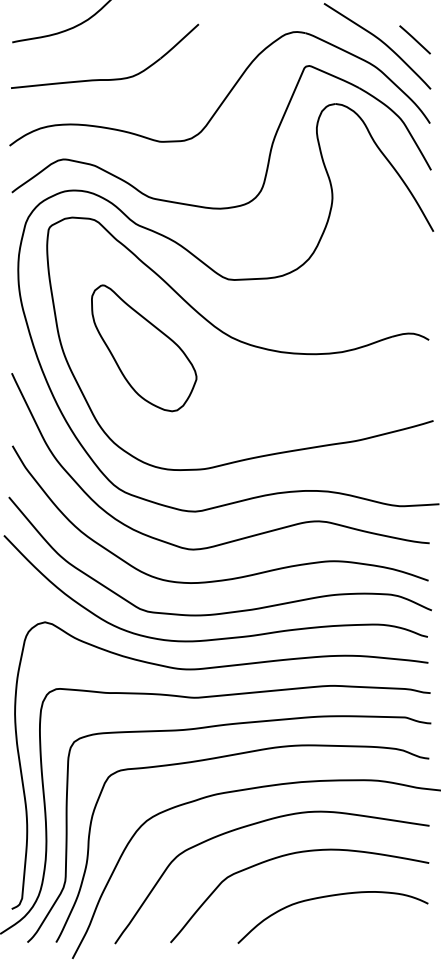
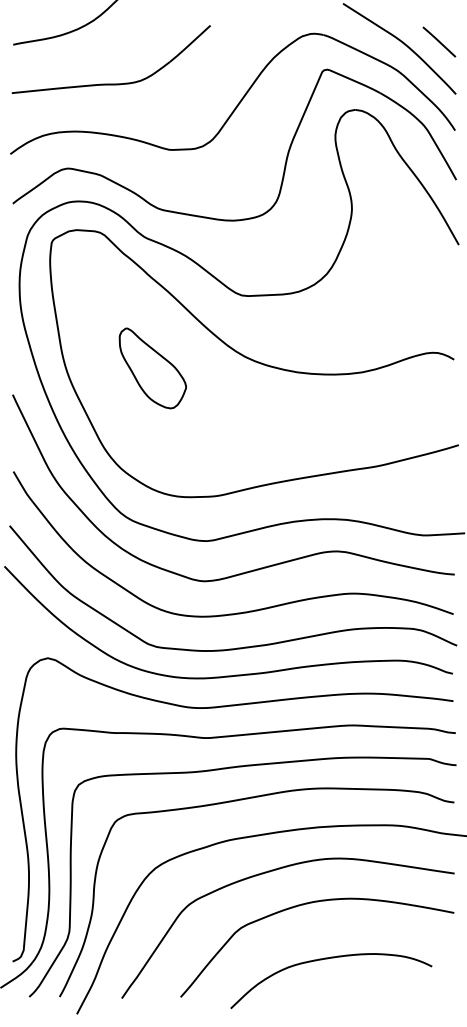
part: (144, 348) -> (153, 368), size x0.6
curve: (327, 897) -> (325, 959), moved

